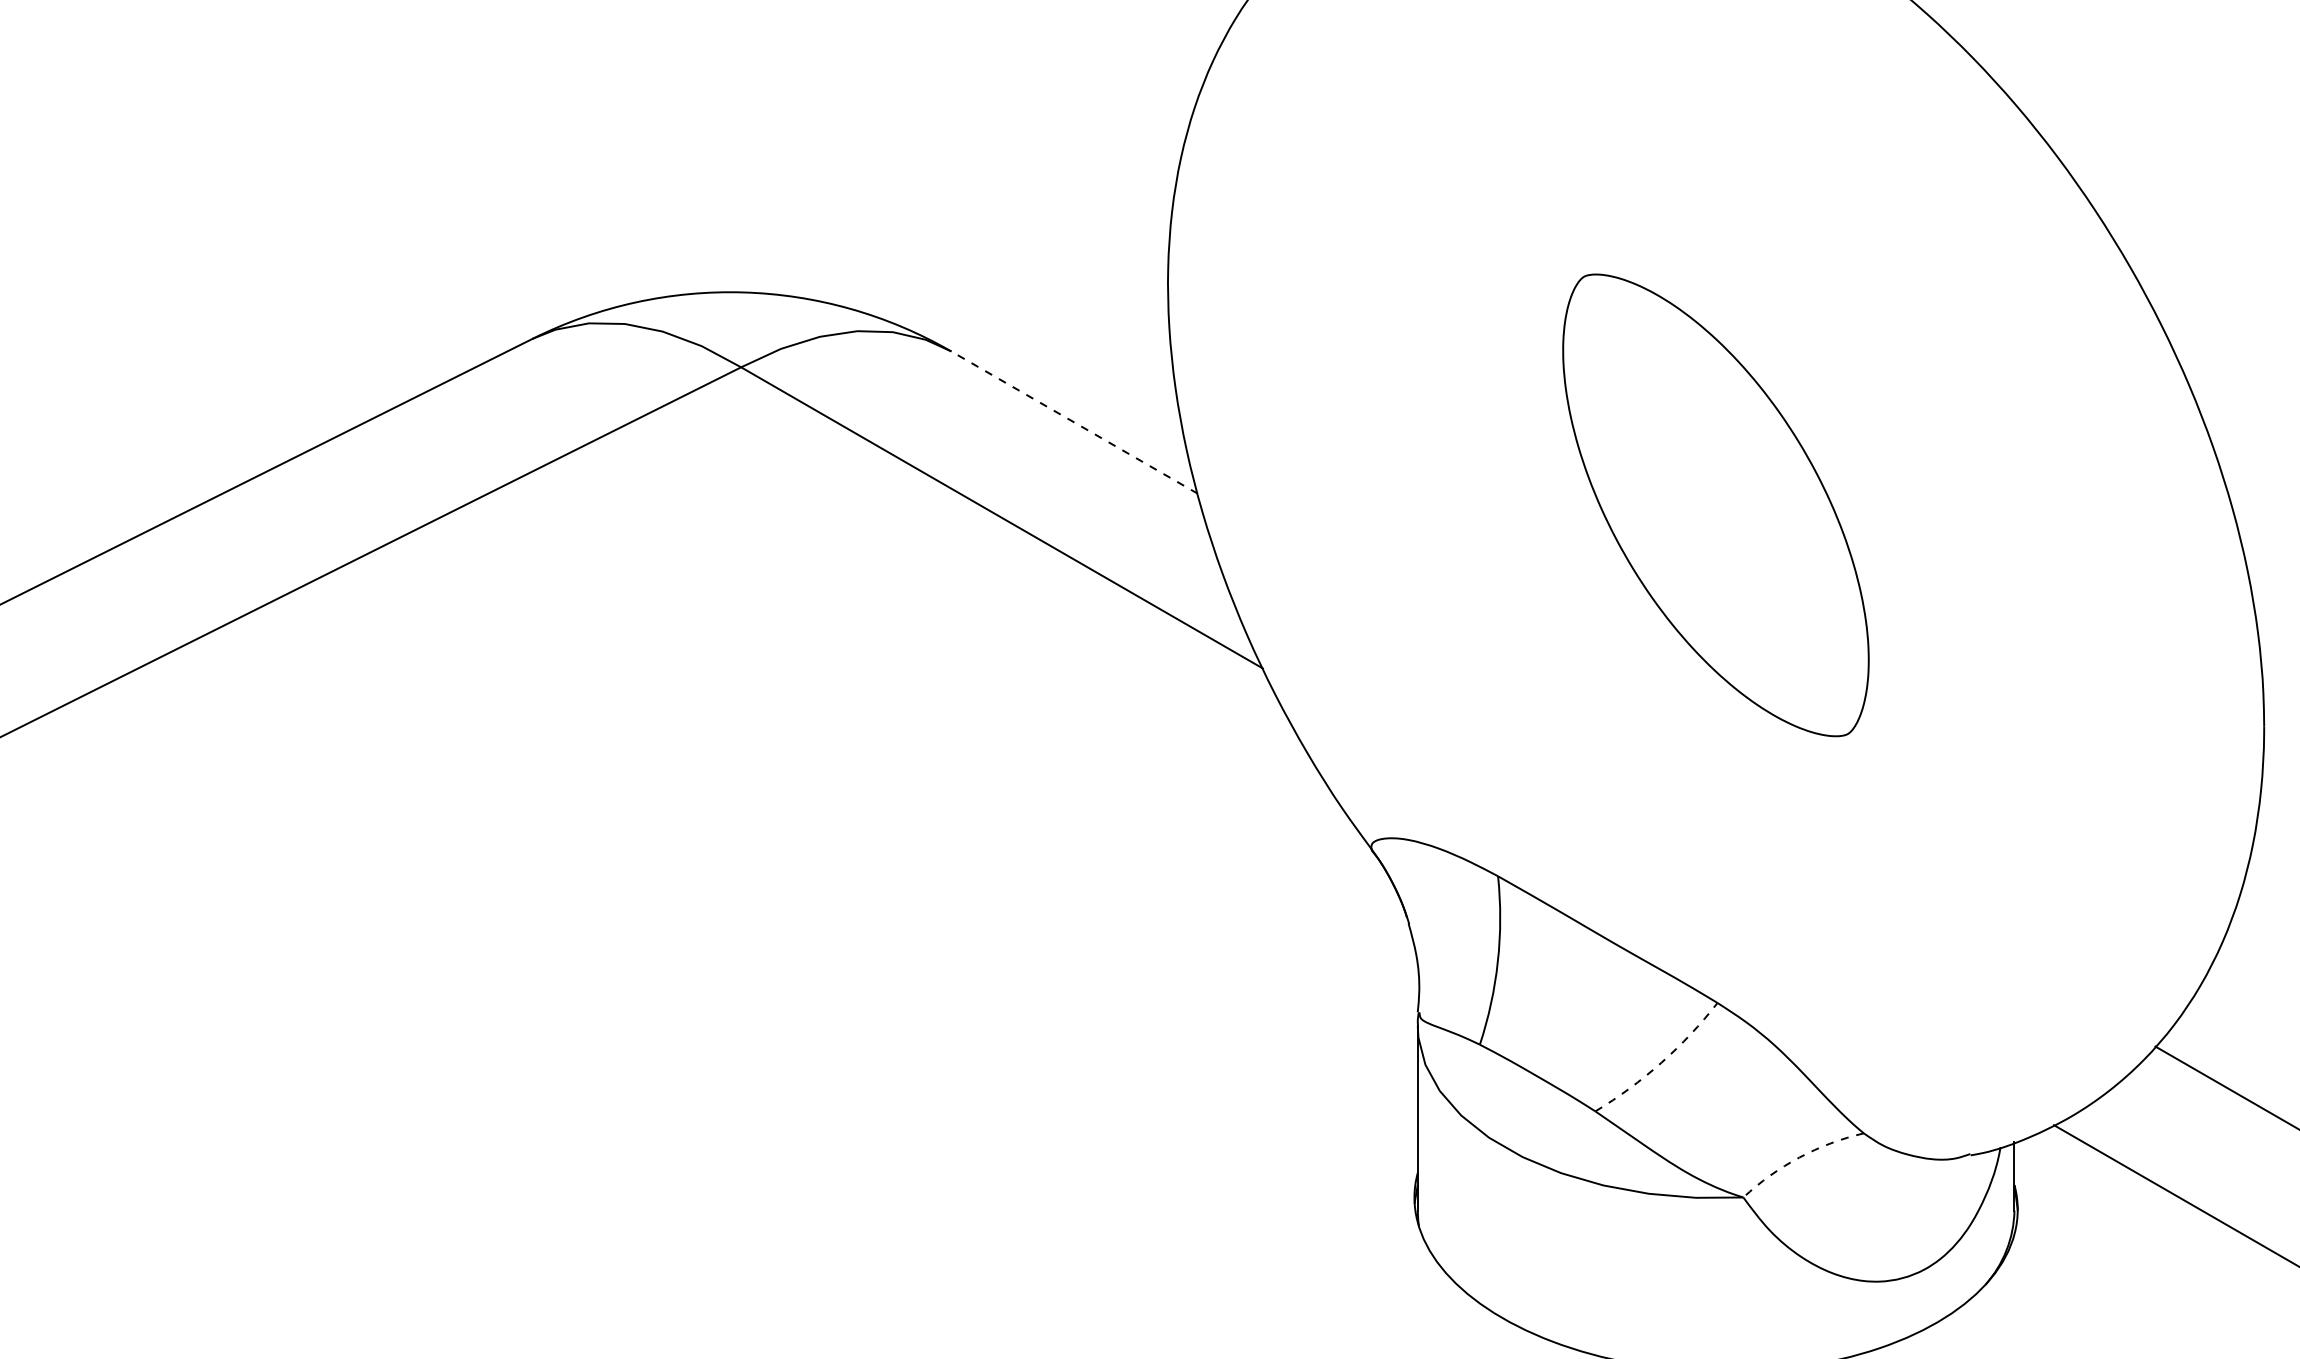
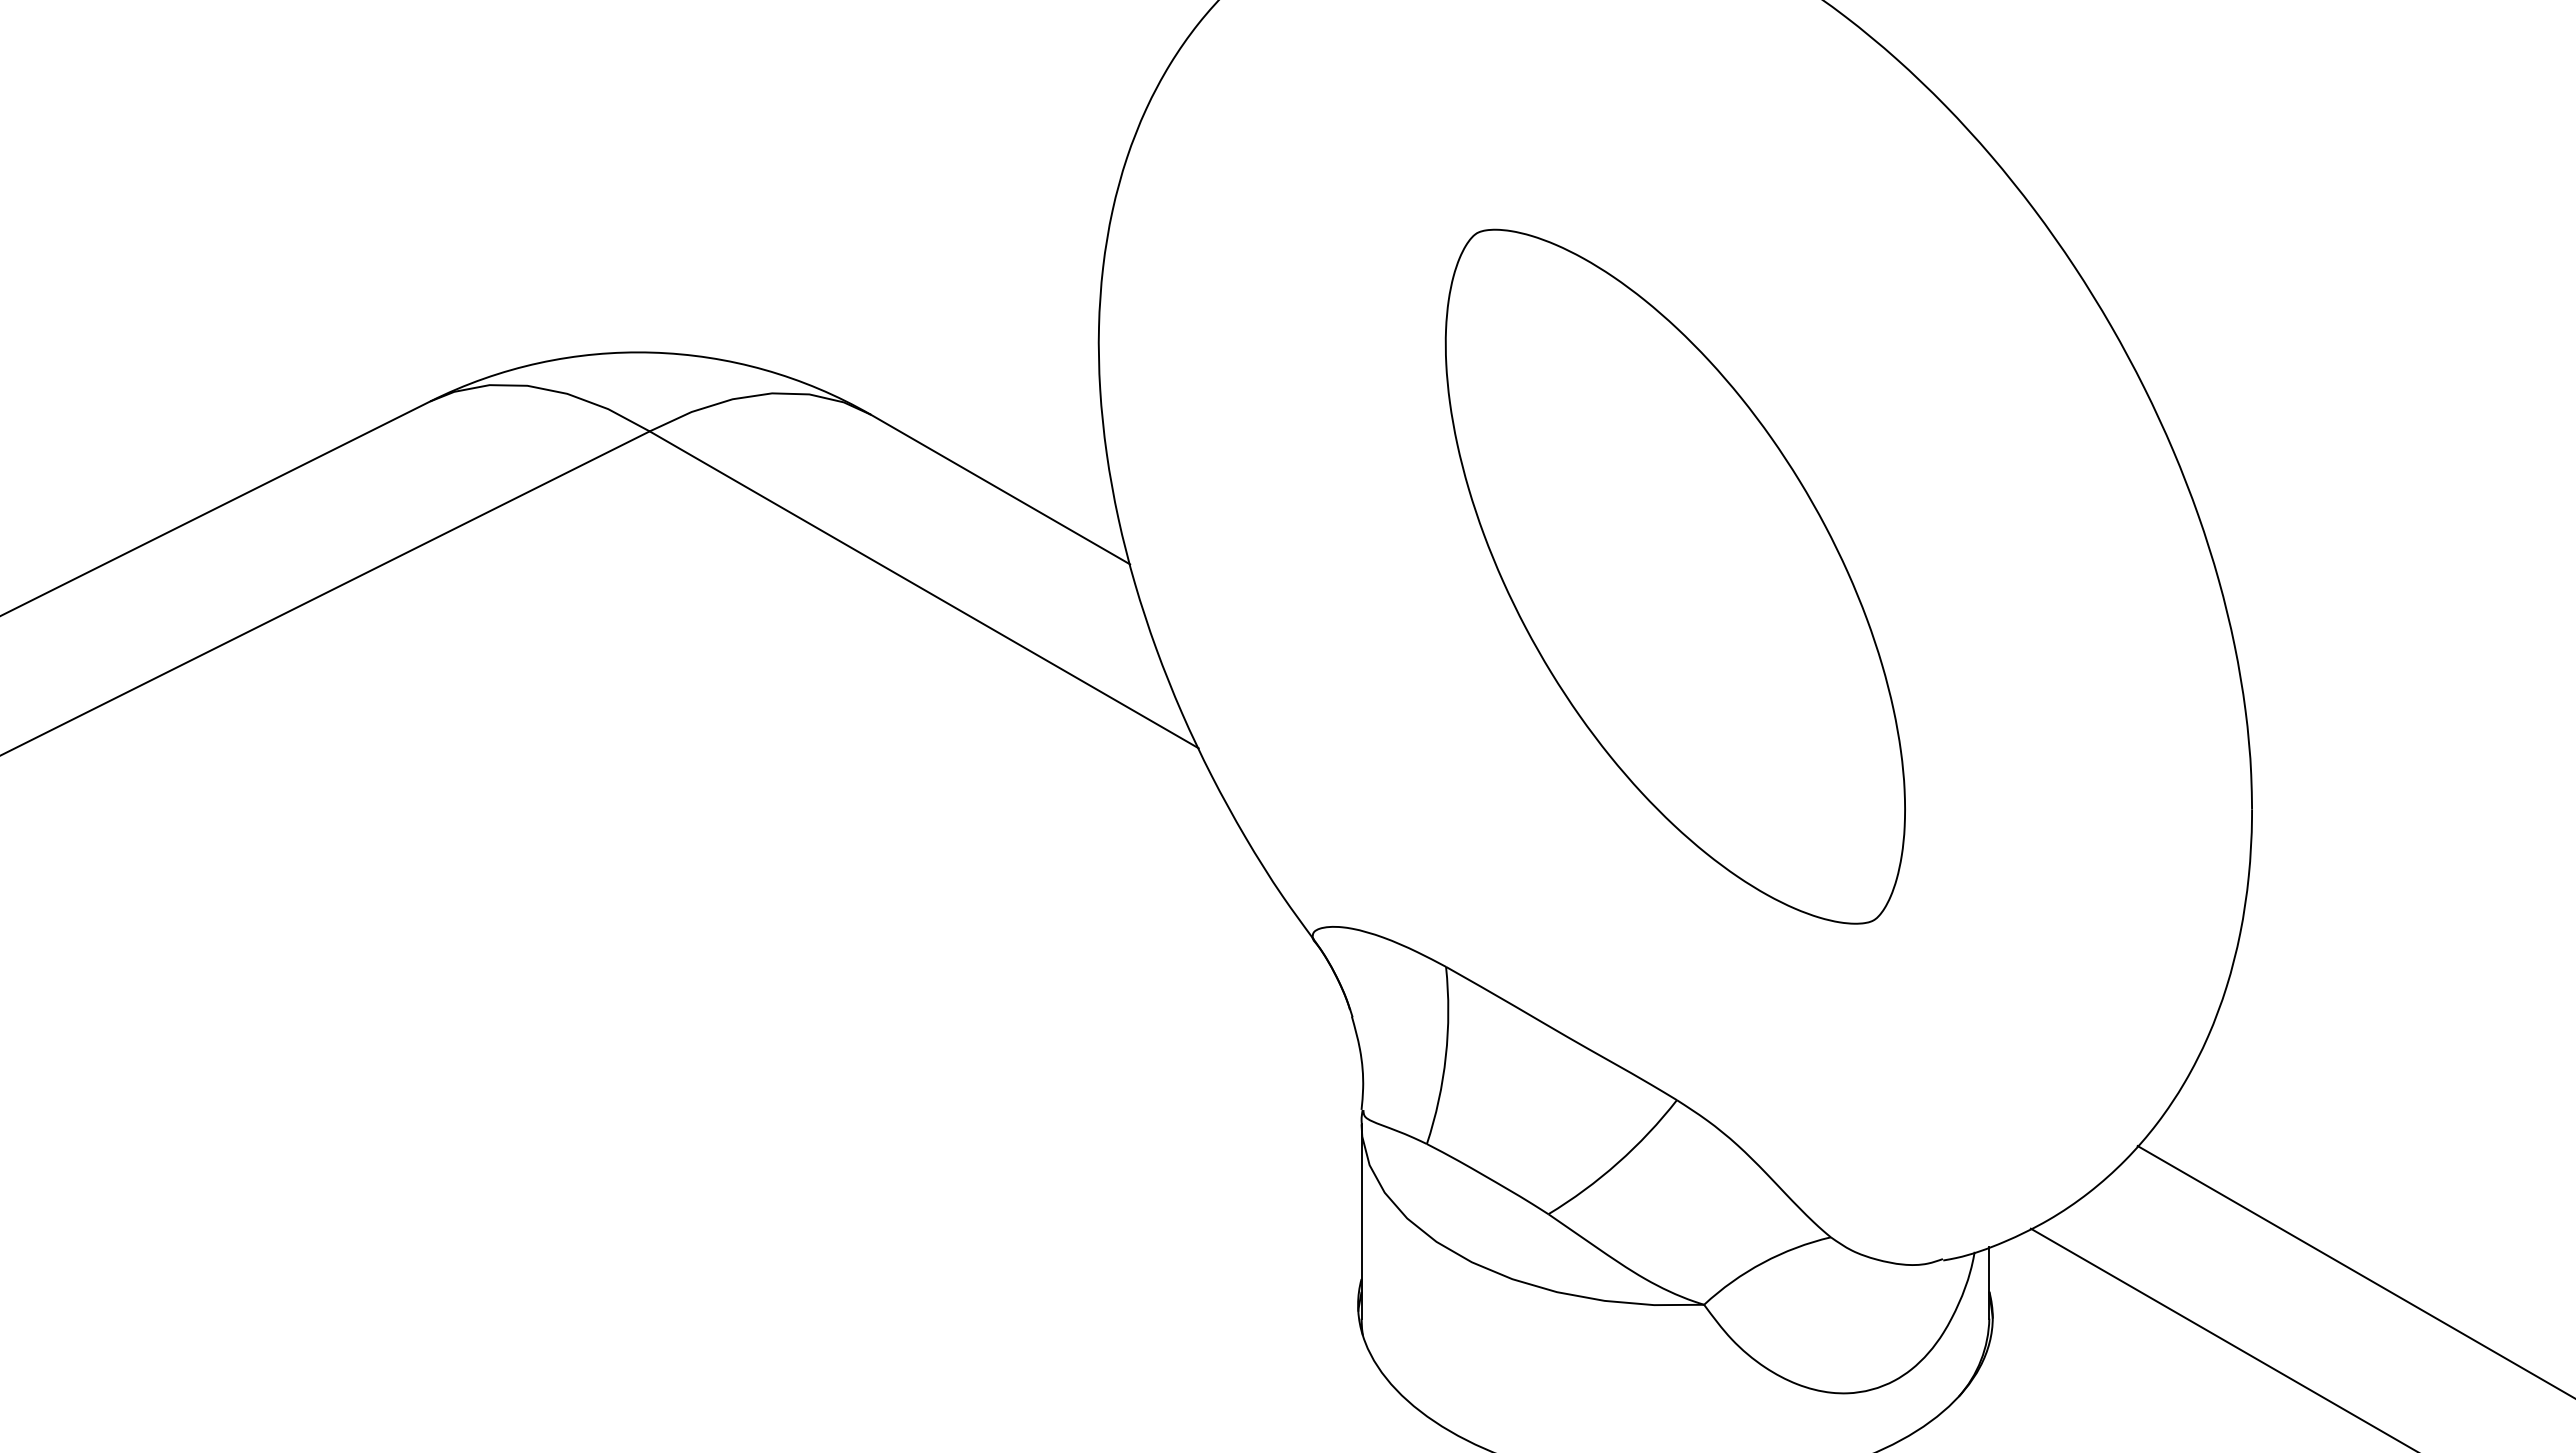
line: (1074, 422) -> (1000, 489), dashed -> solid
part: (1715, 505) -> (1674, 576), size x1.43
arc: (1661, 1063) -> (1617, 1163), dashed -> solid
arc: (1799, 1157) -> (1763, 1262), dashed -> solid

